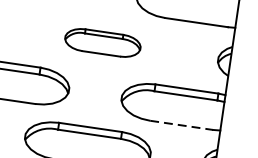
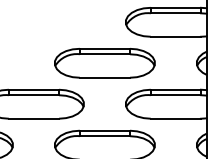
part: (102, 43) -> (104, 63), size x1.67
line: (182, 125) -> (176, 118), dashed -> solid

